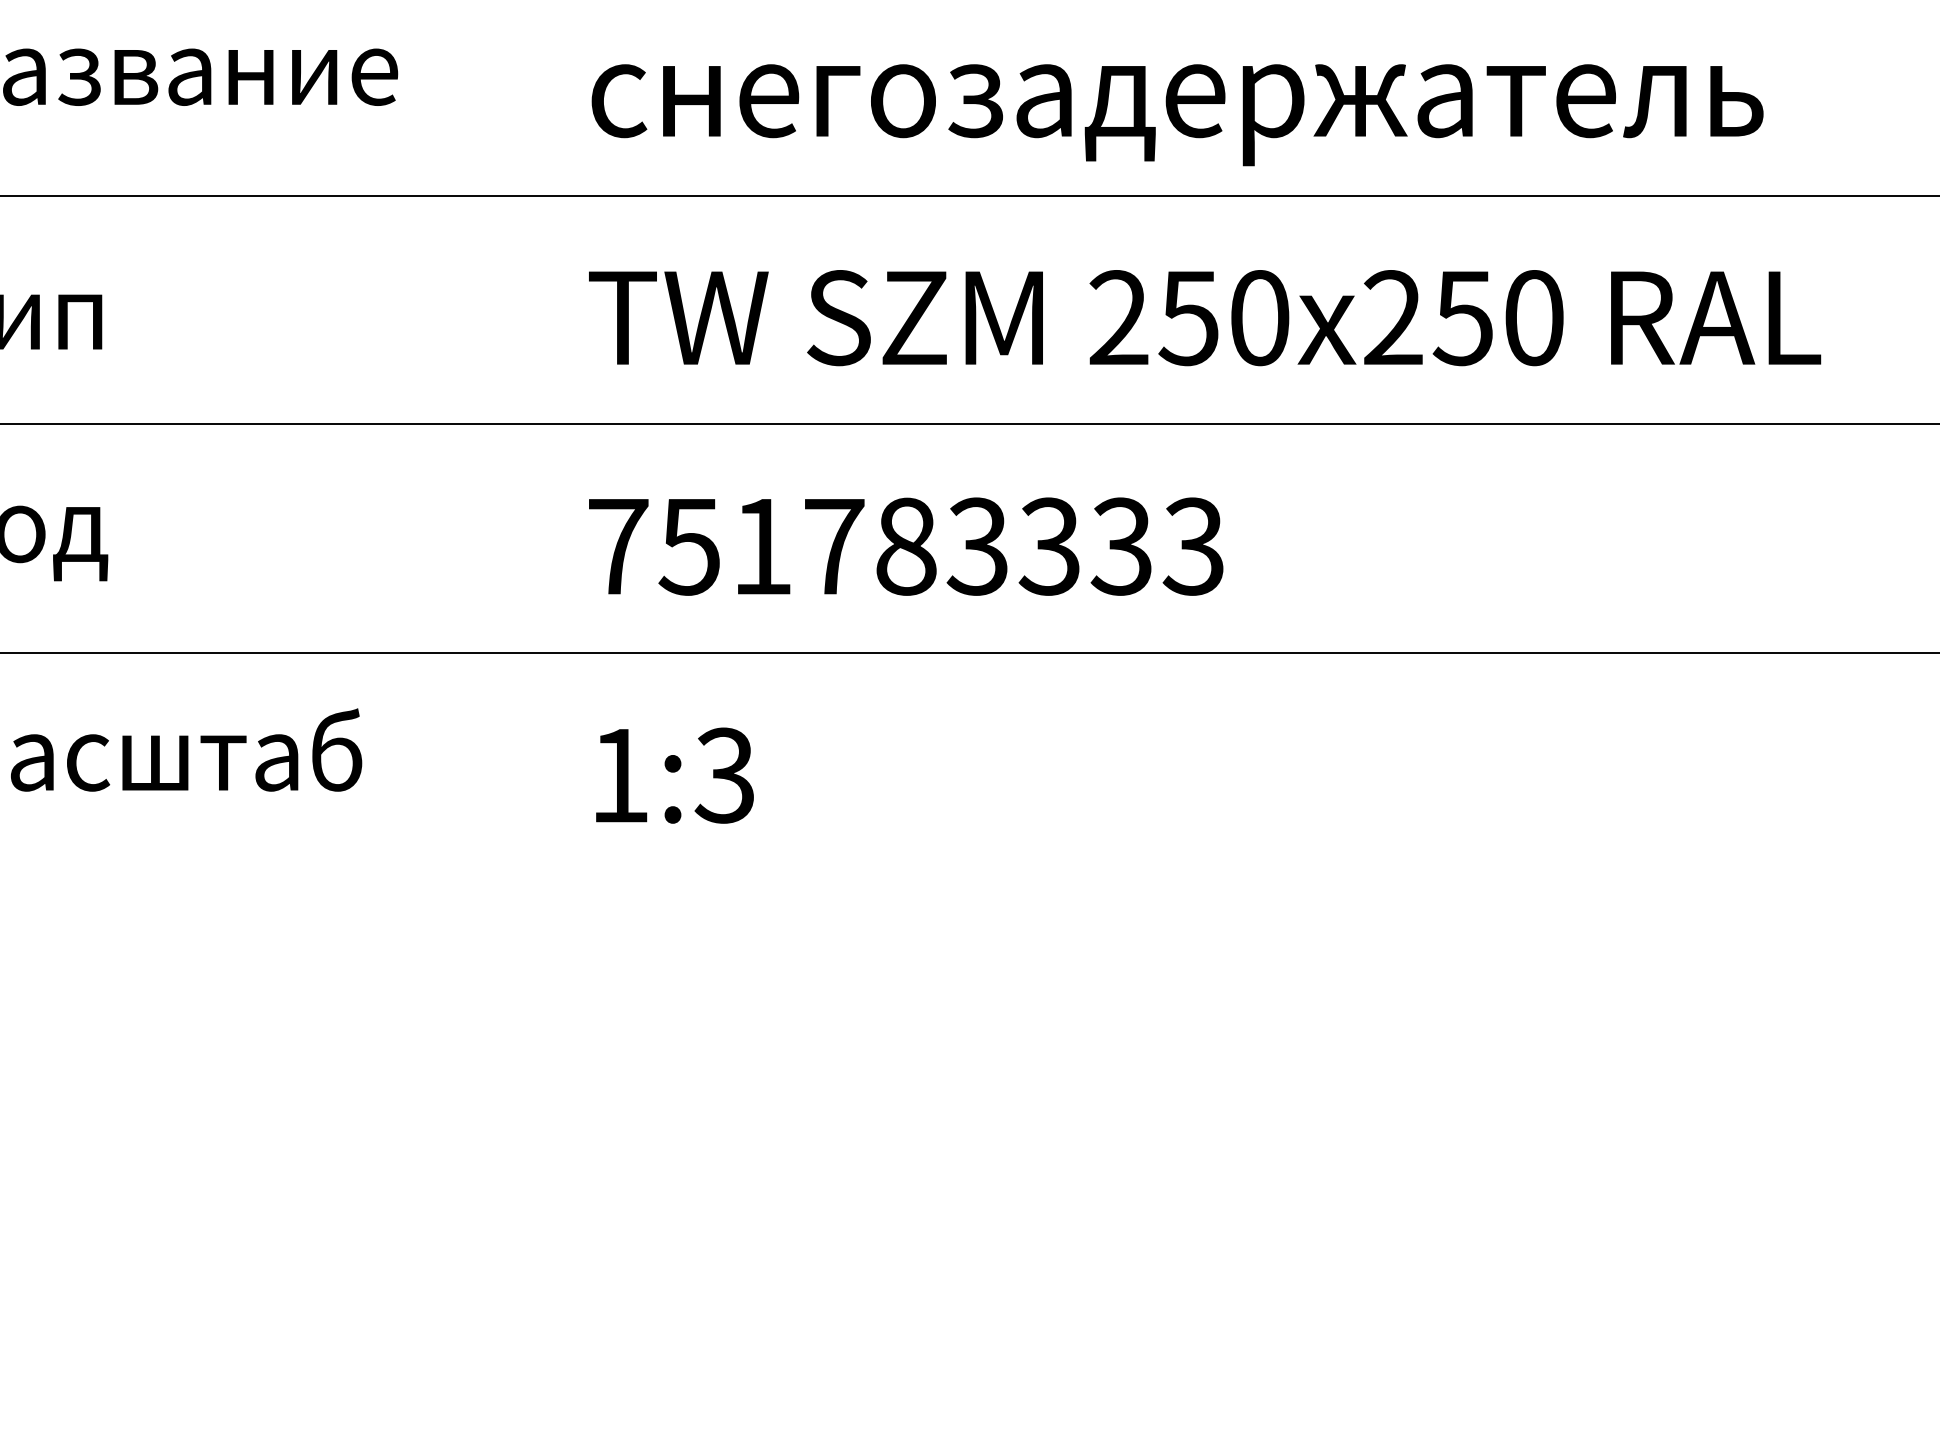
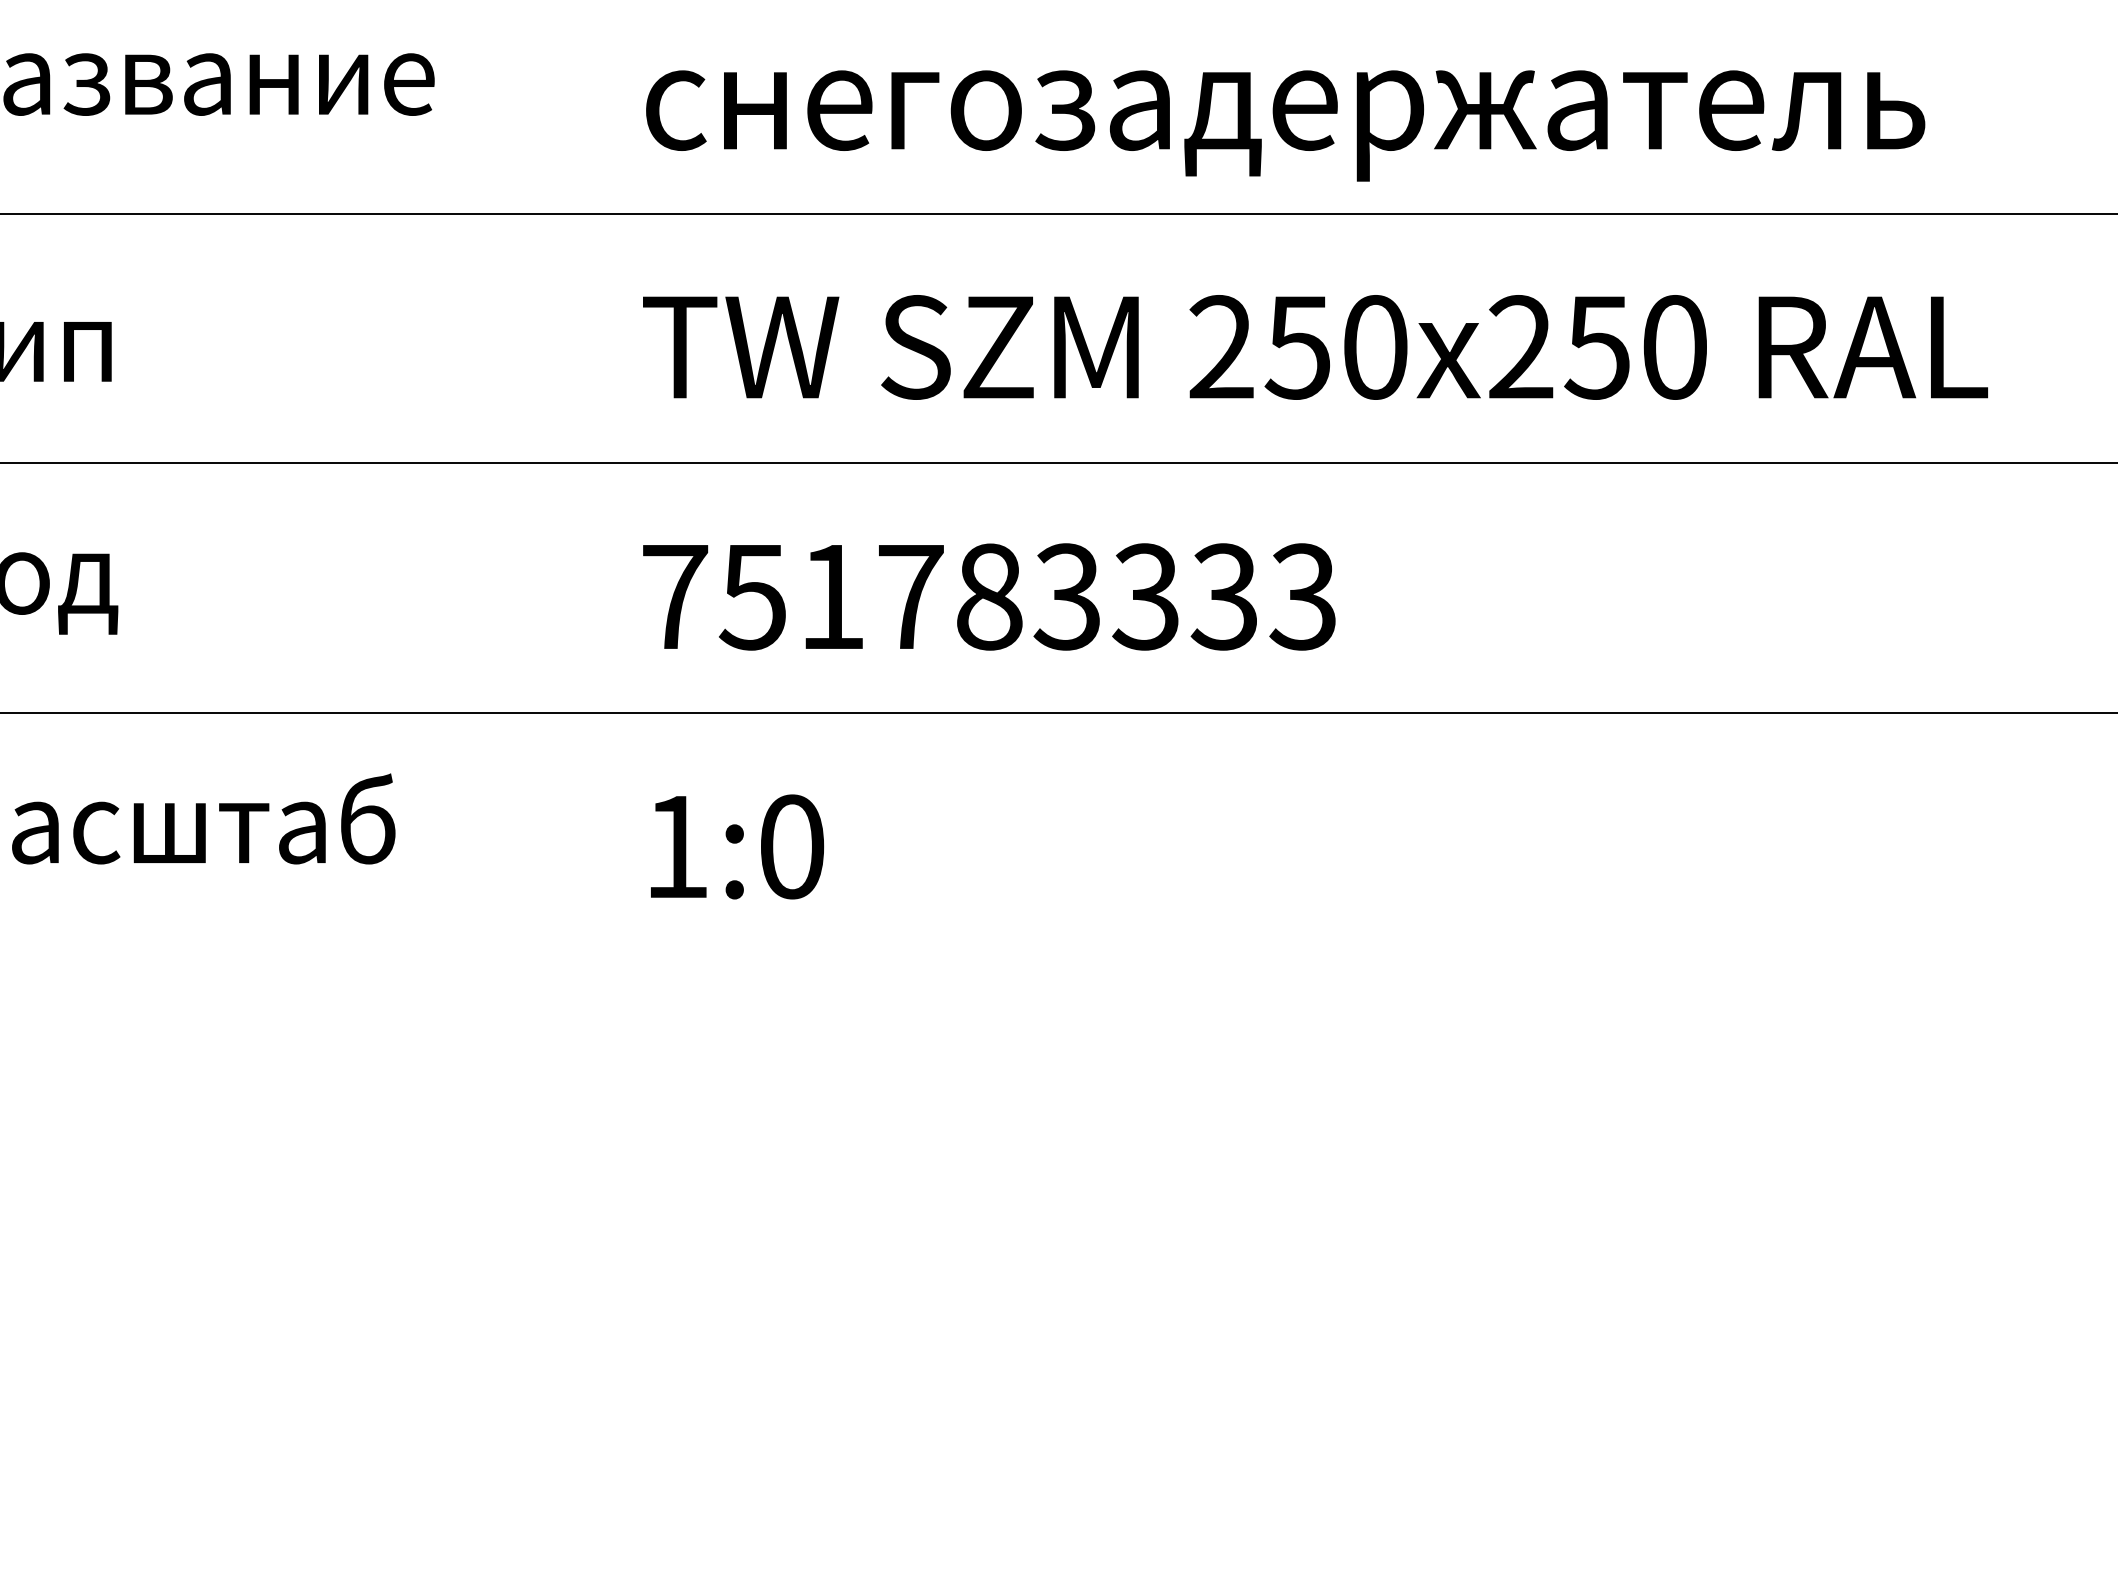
text: (724, 775) -> (791, 846), 1:3 -> 1:0

